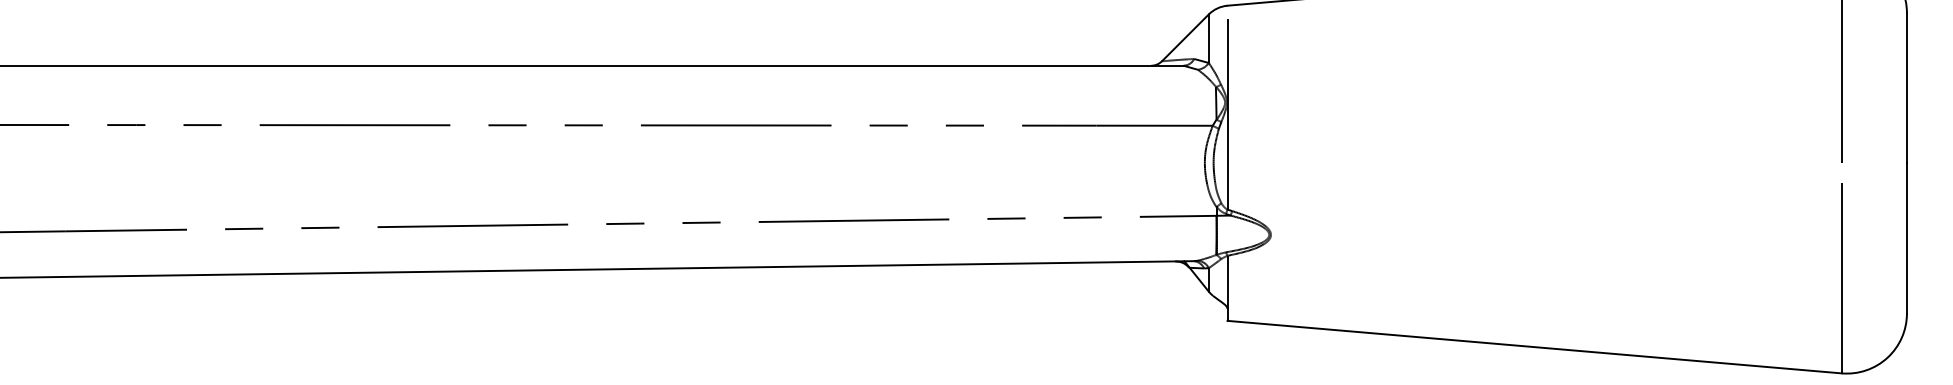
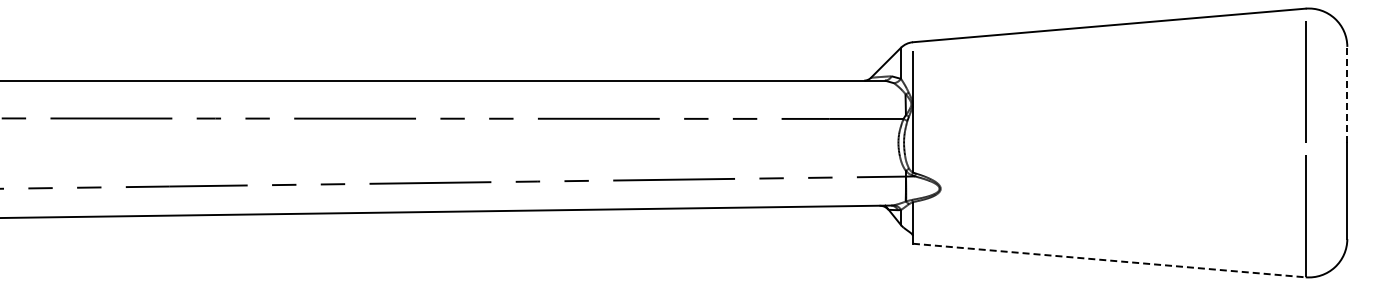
line: (1907, 87) -> (1347, 94), solid -> dashed
line: (1534, 347) -> (1109, 260), solid -> dashed

